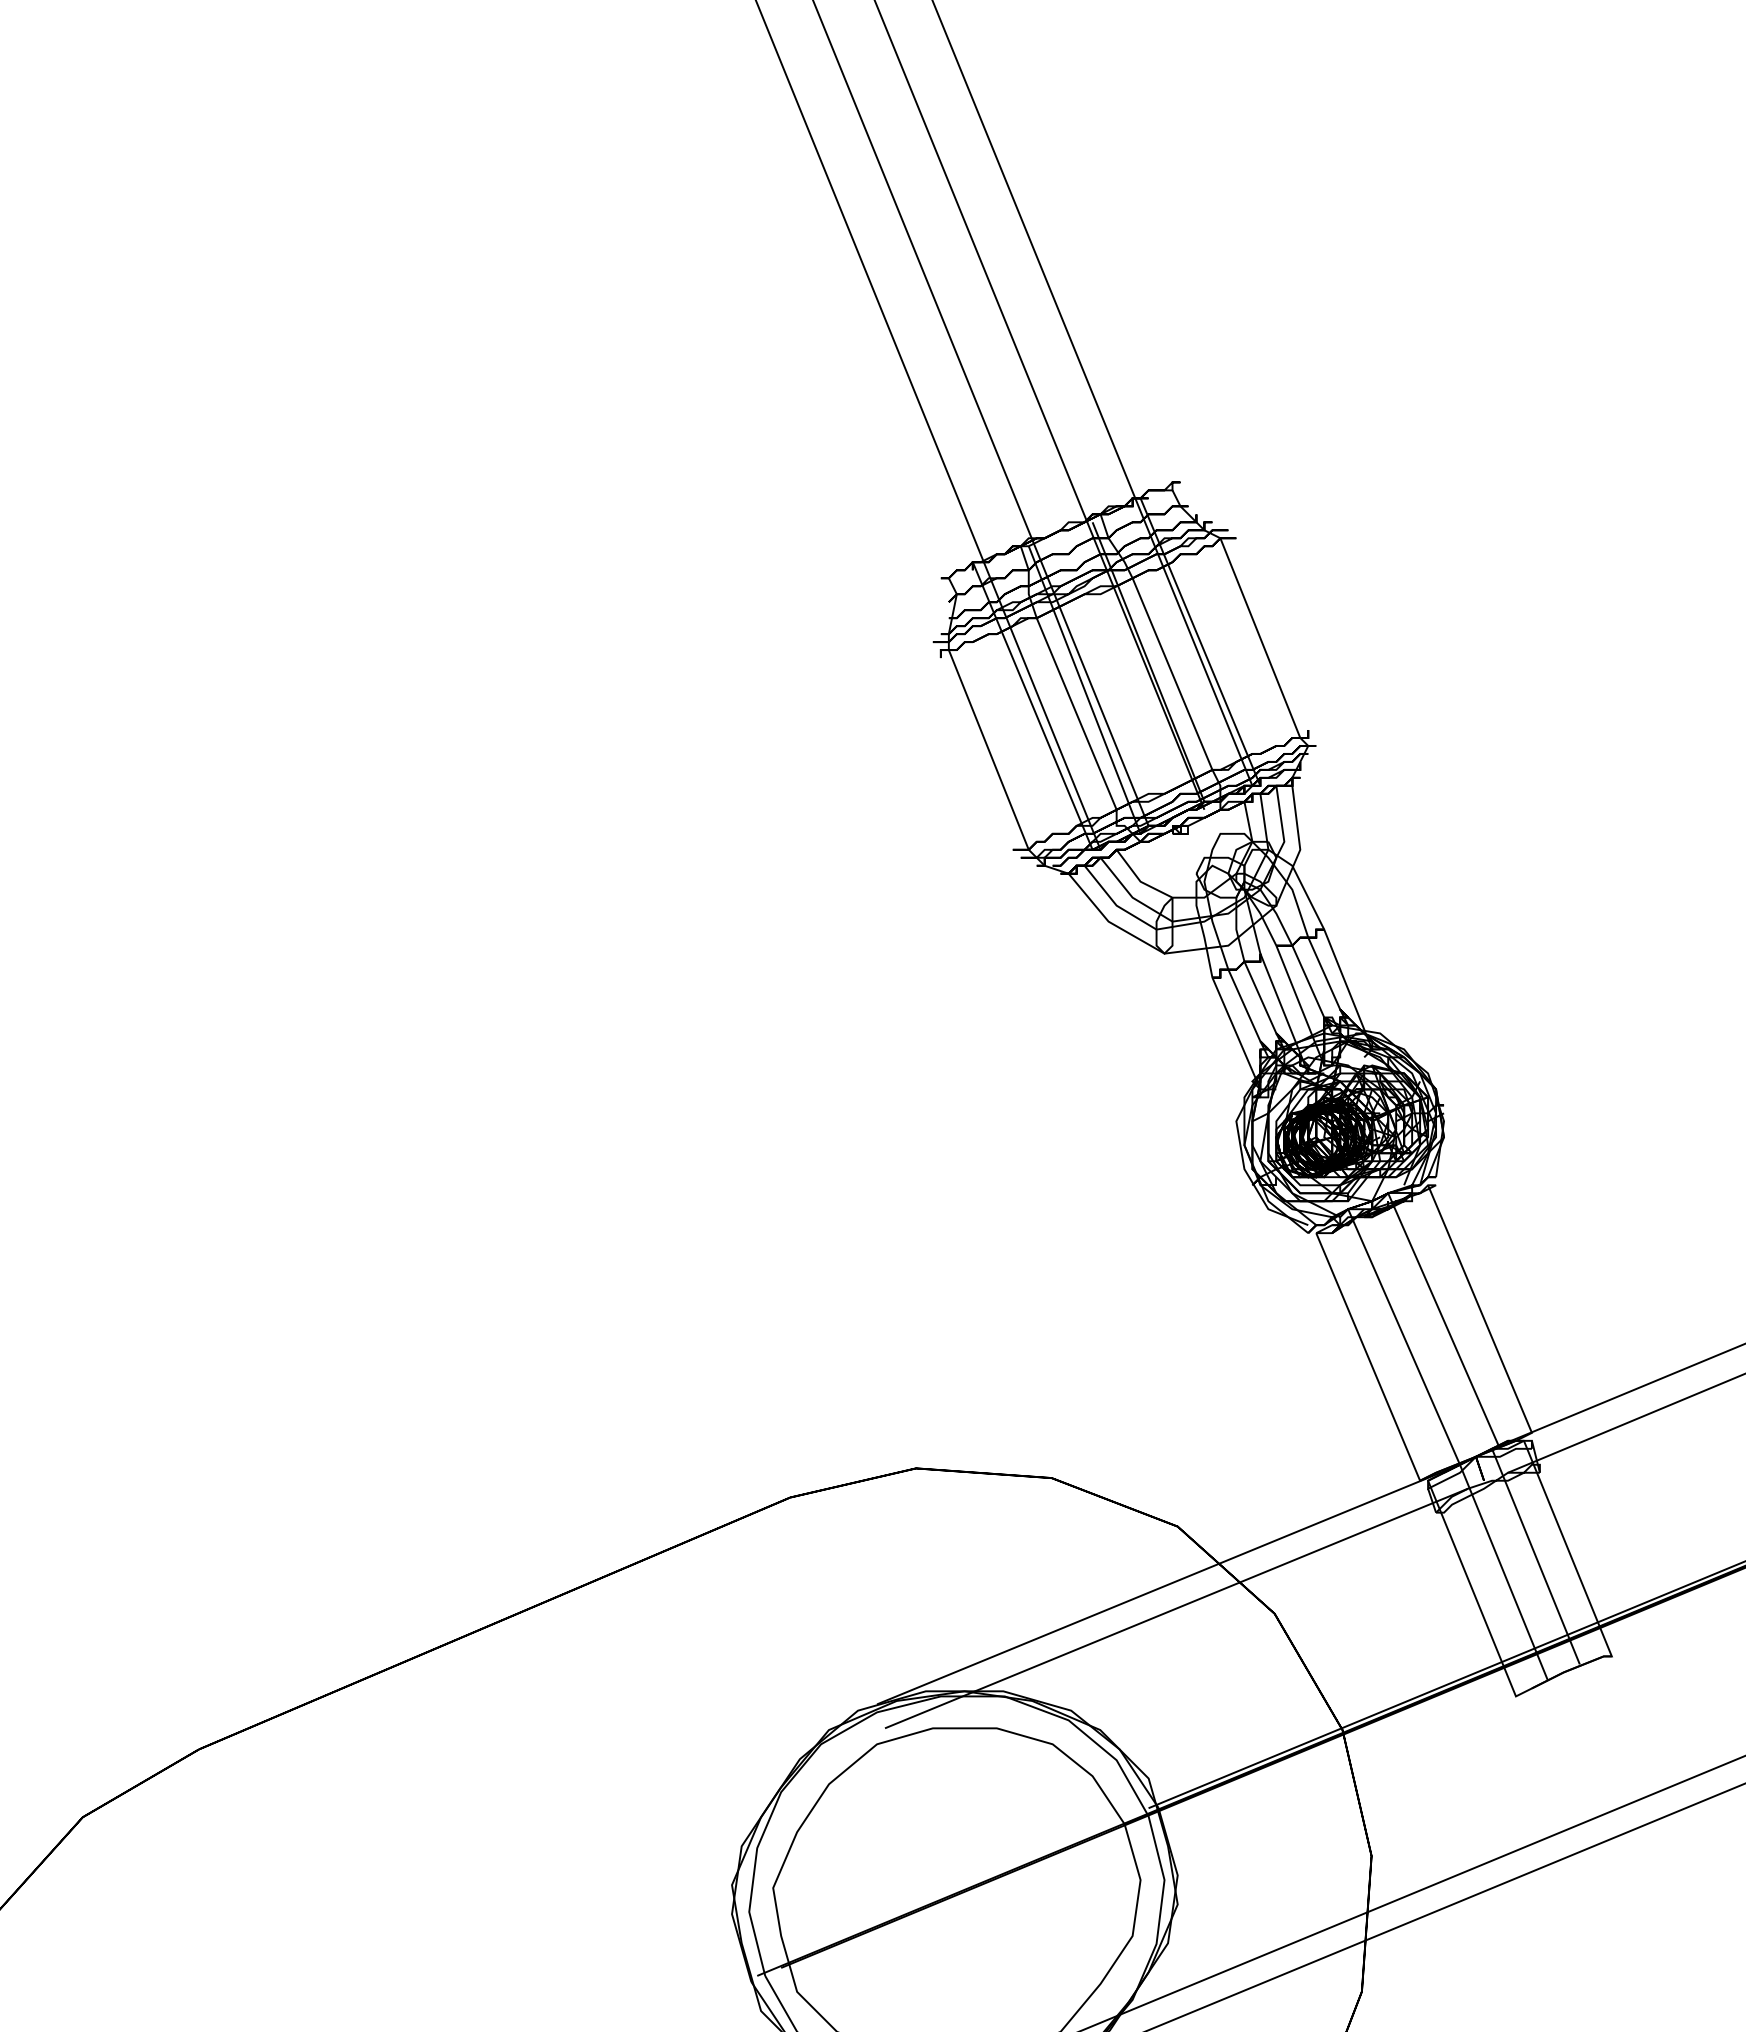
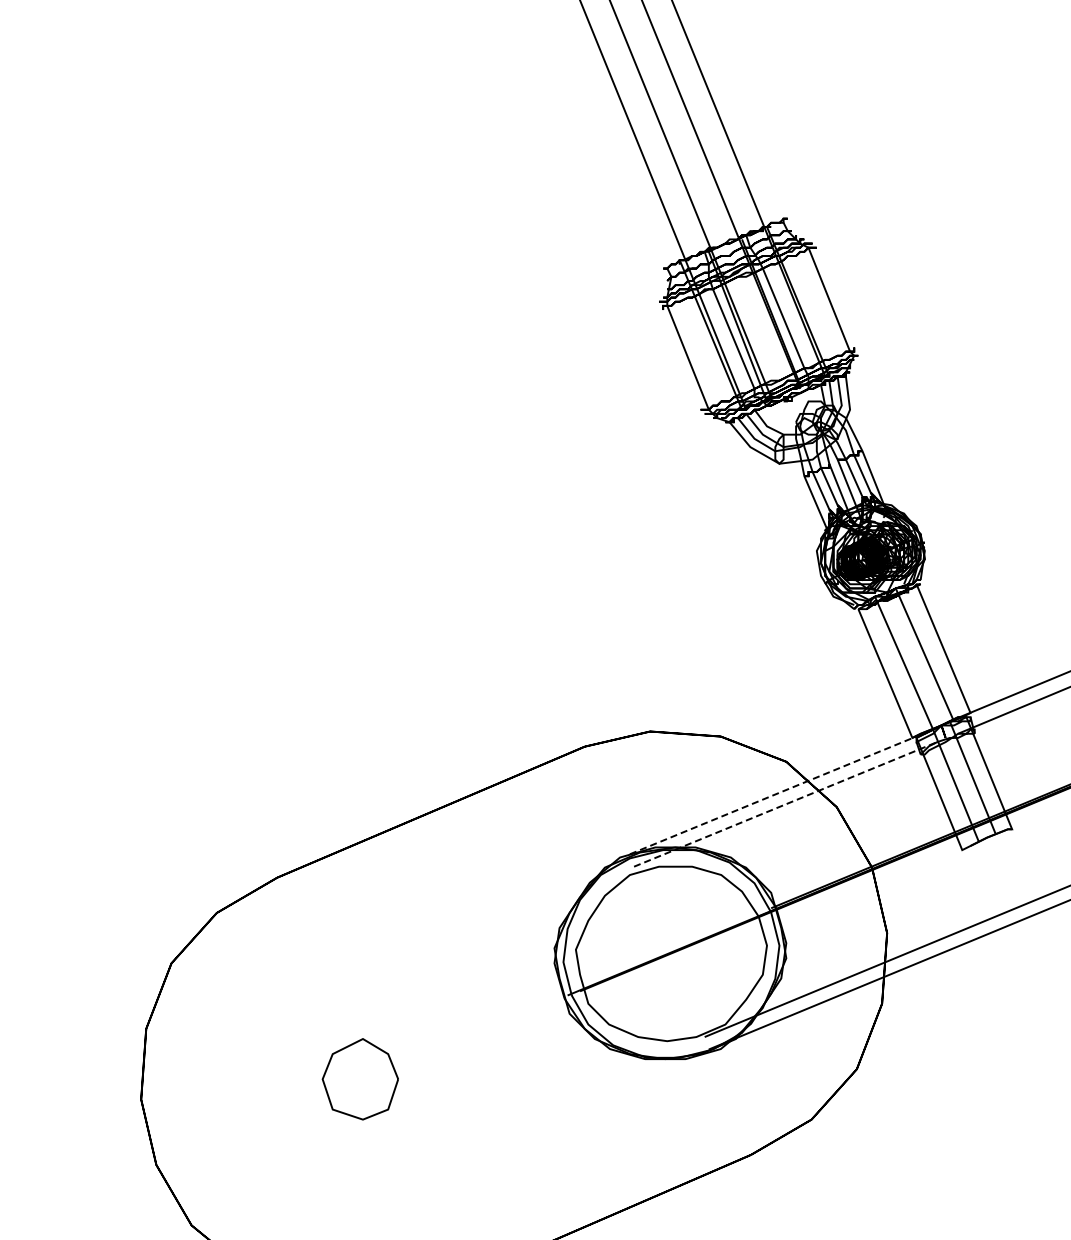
line: (1168, 1583) -> (781, 791), solid -> dashed
line: (1176, 1608) -> (785, 804), solid -> dashed

